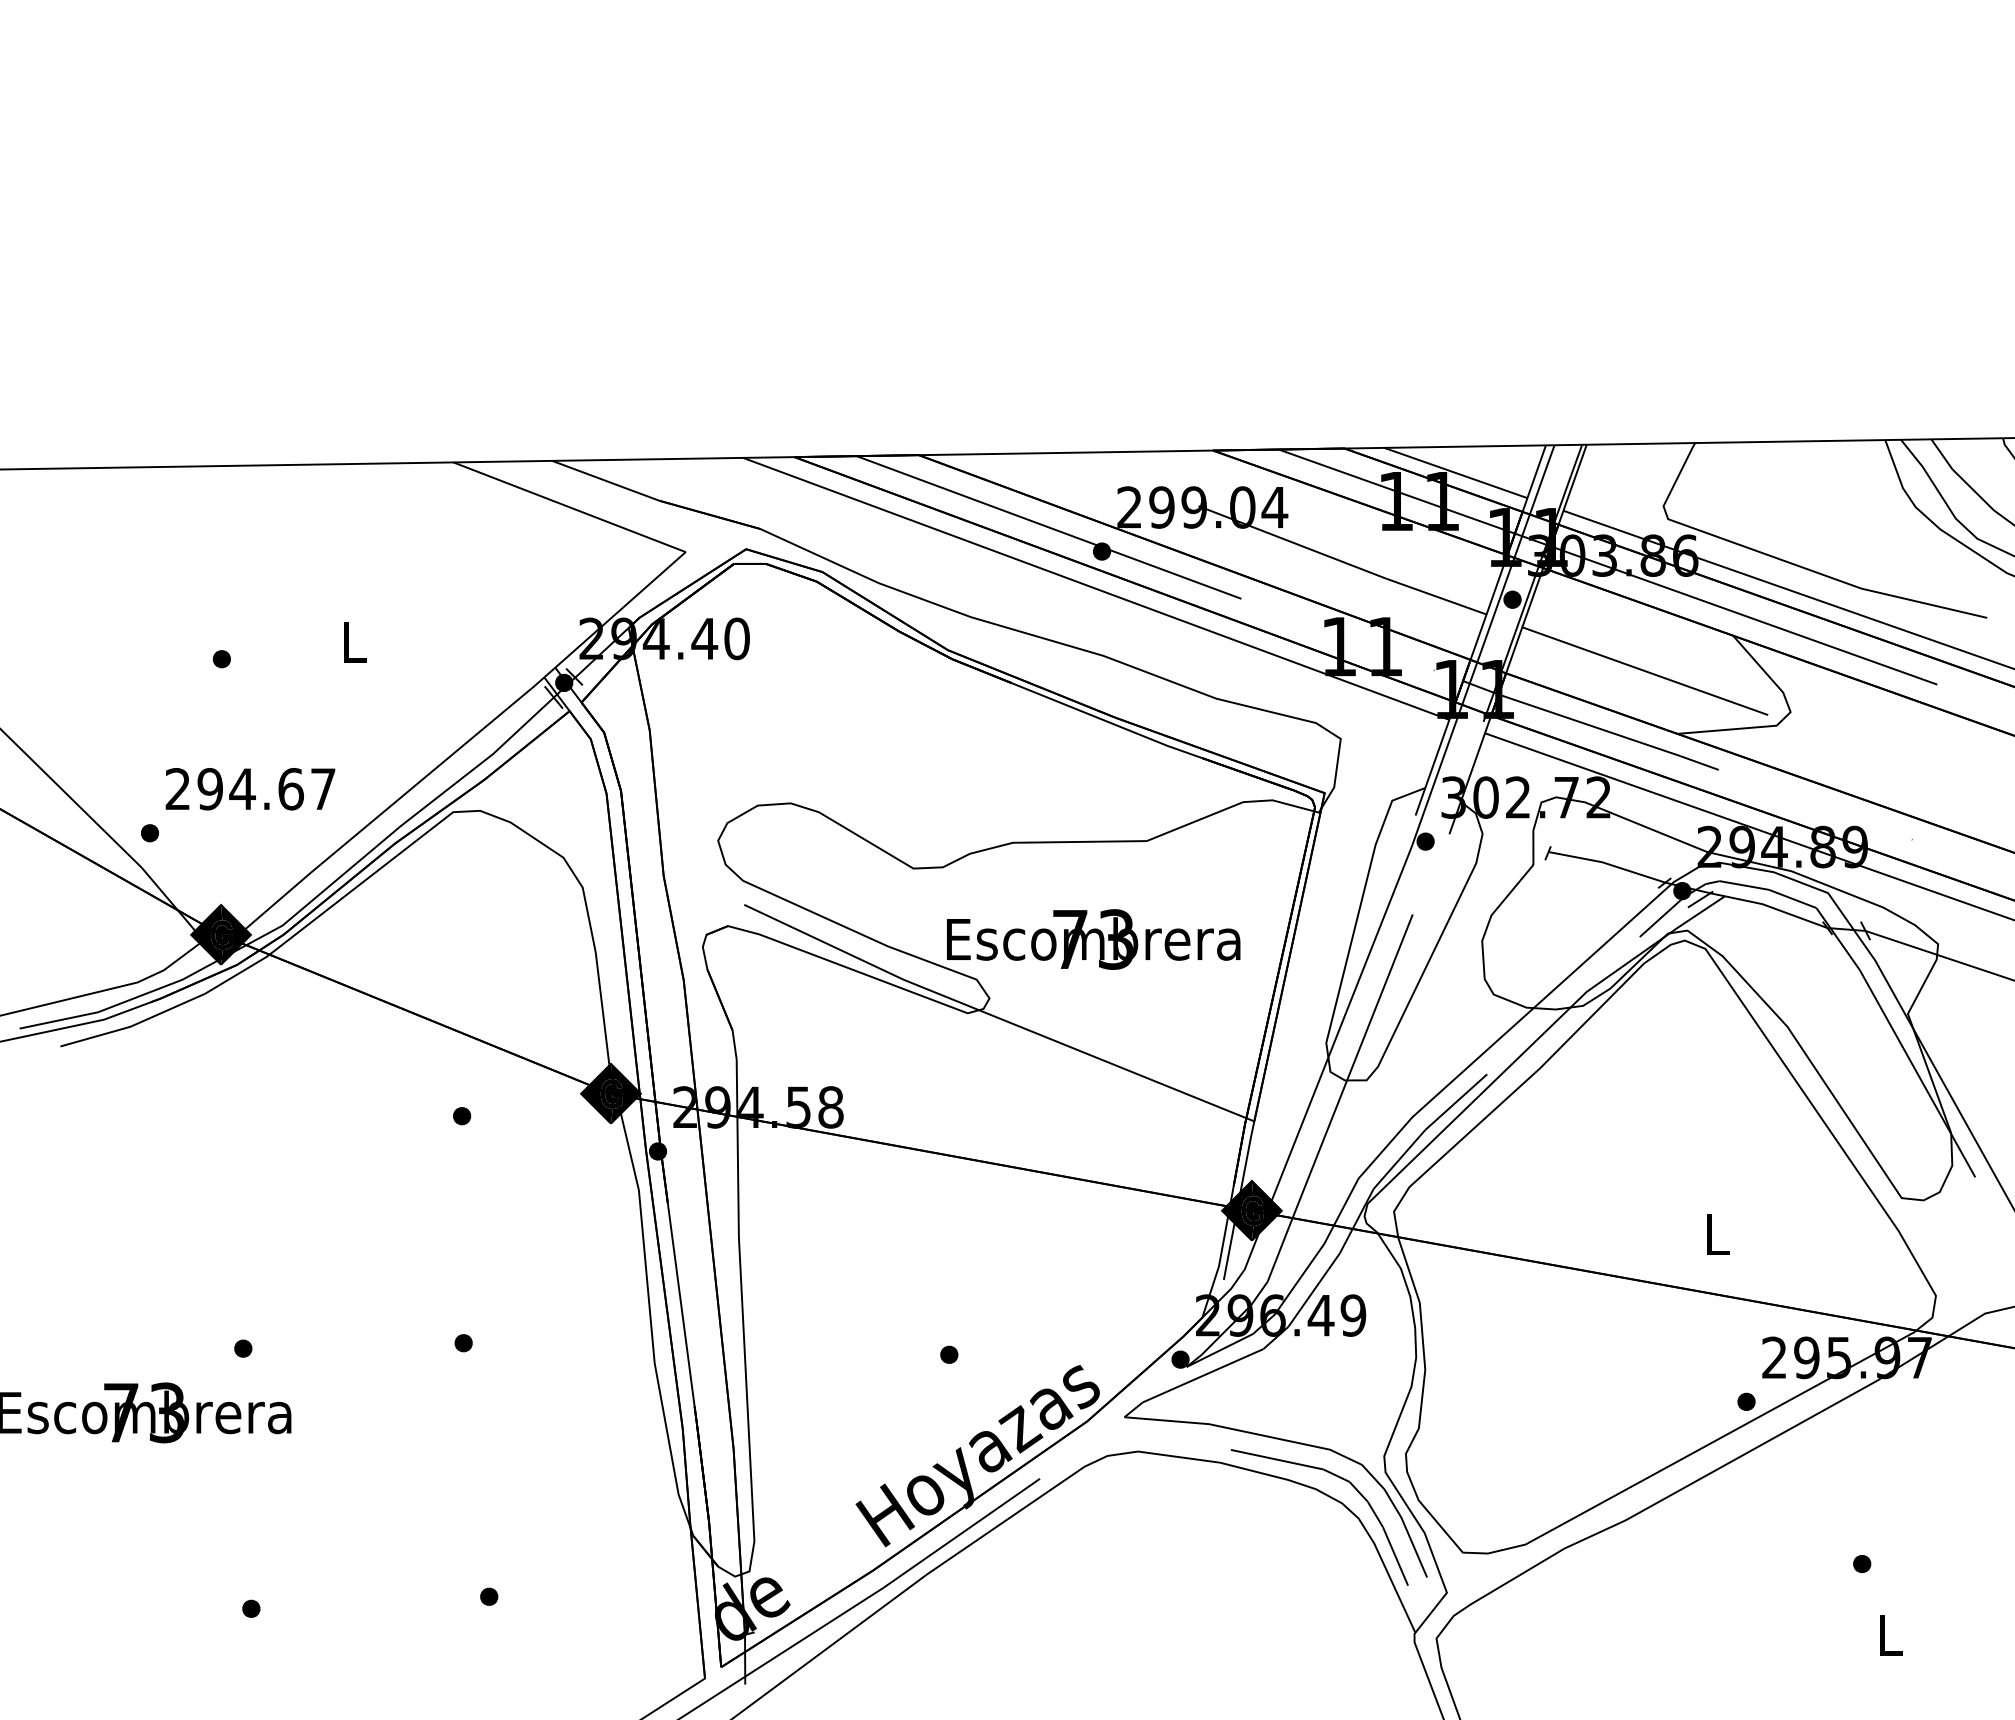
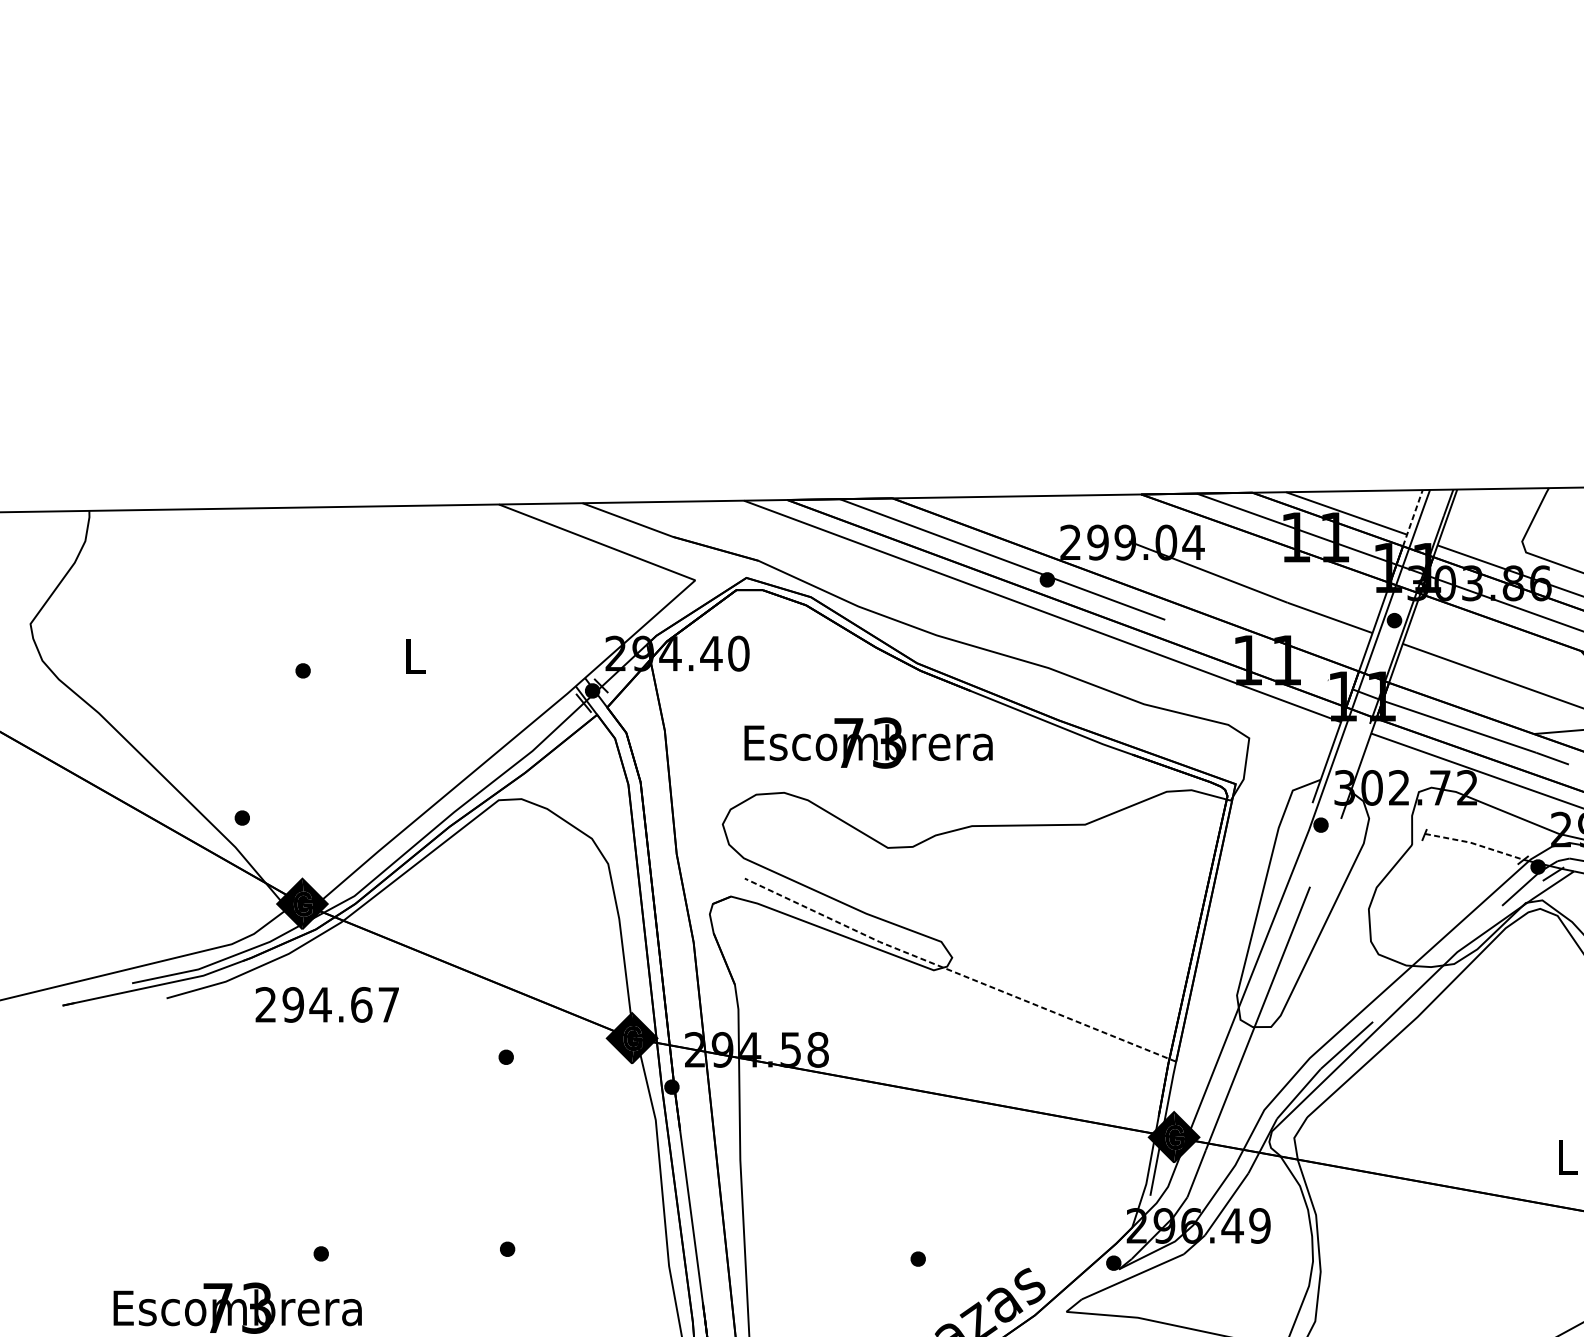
line: (1534, 478) -> (1413, 518), solid -> dashed
text: (250, 789) -> (327, 1005), moved
line: (1607, 864) -> (1474, 844), solid -> dashed
text: (1093, 939) -> (868, 743), moved
line: (996, 1017) -> (958, 973), solid -> dashed

